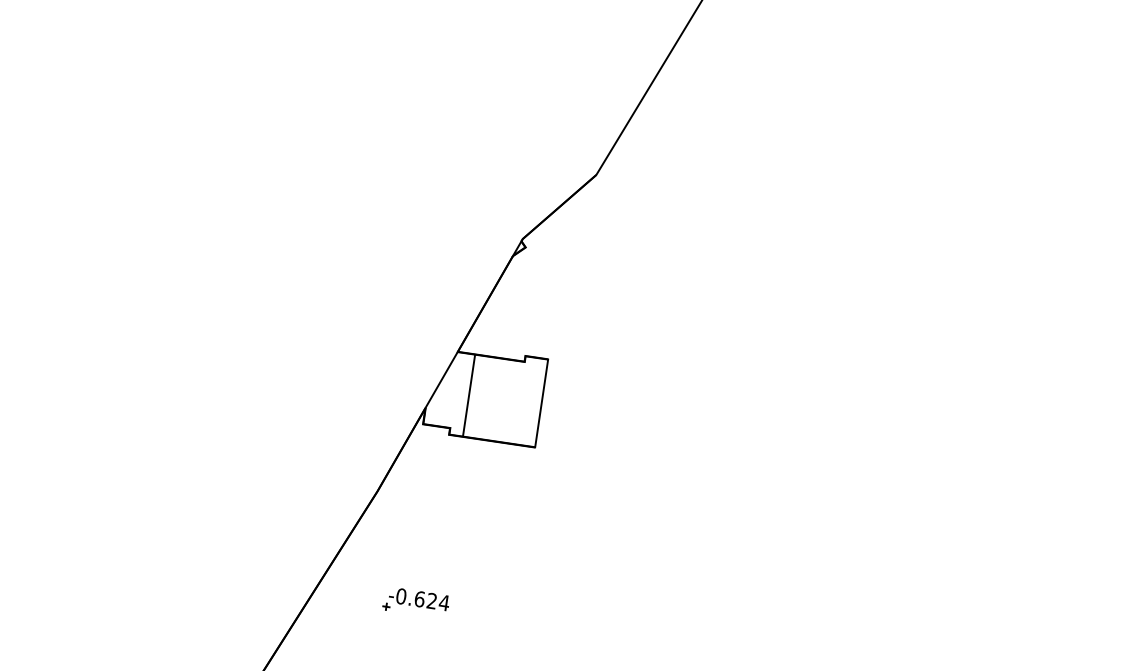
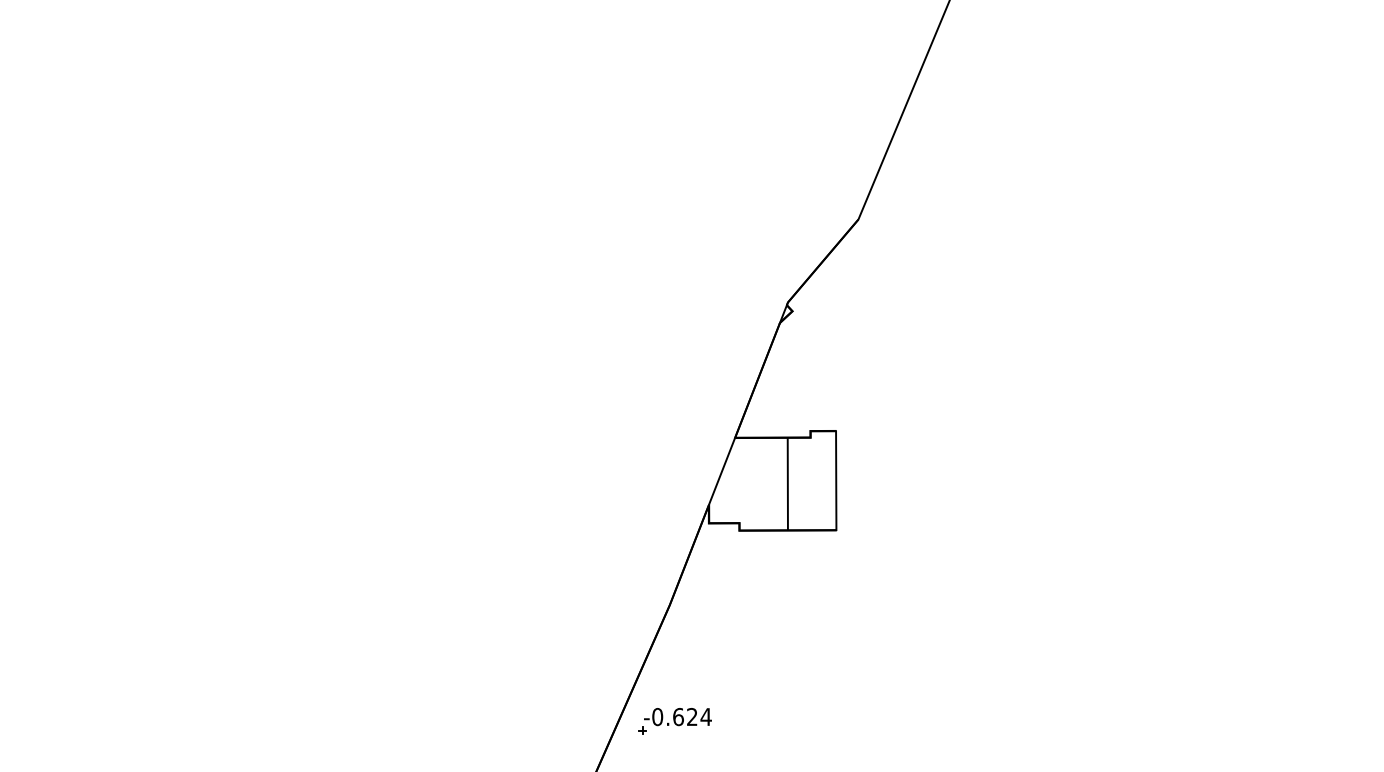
line: (468, 394) -> (787, 483), moved
part: (415, 602) -> (674, 721), moved

